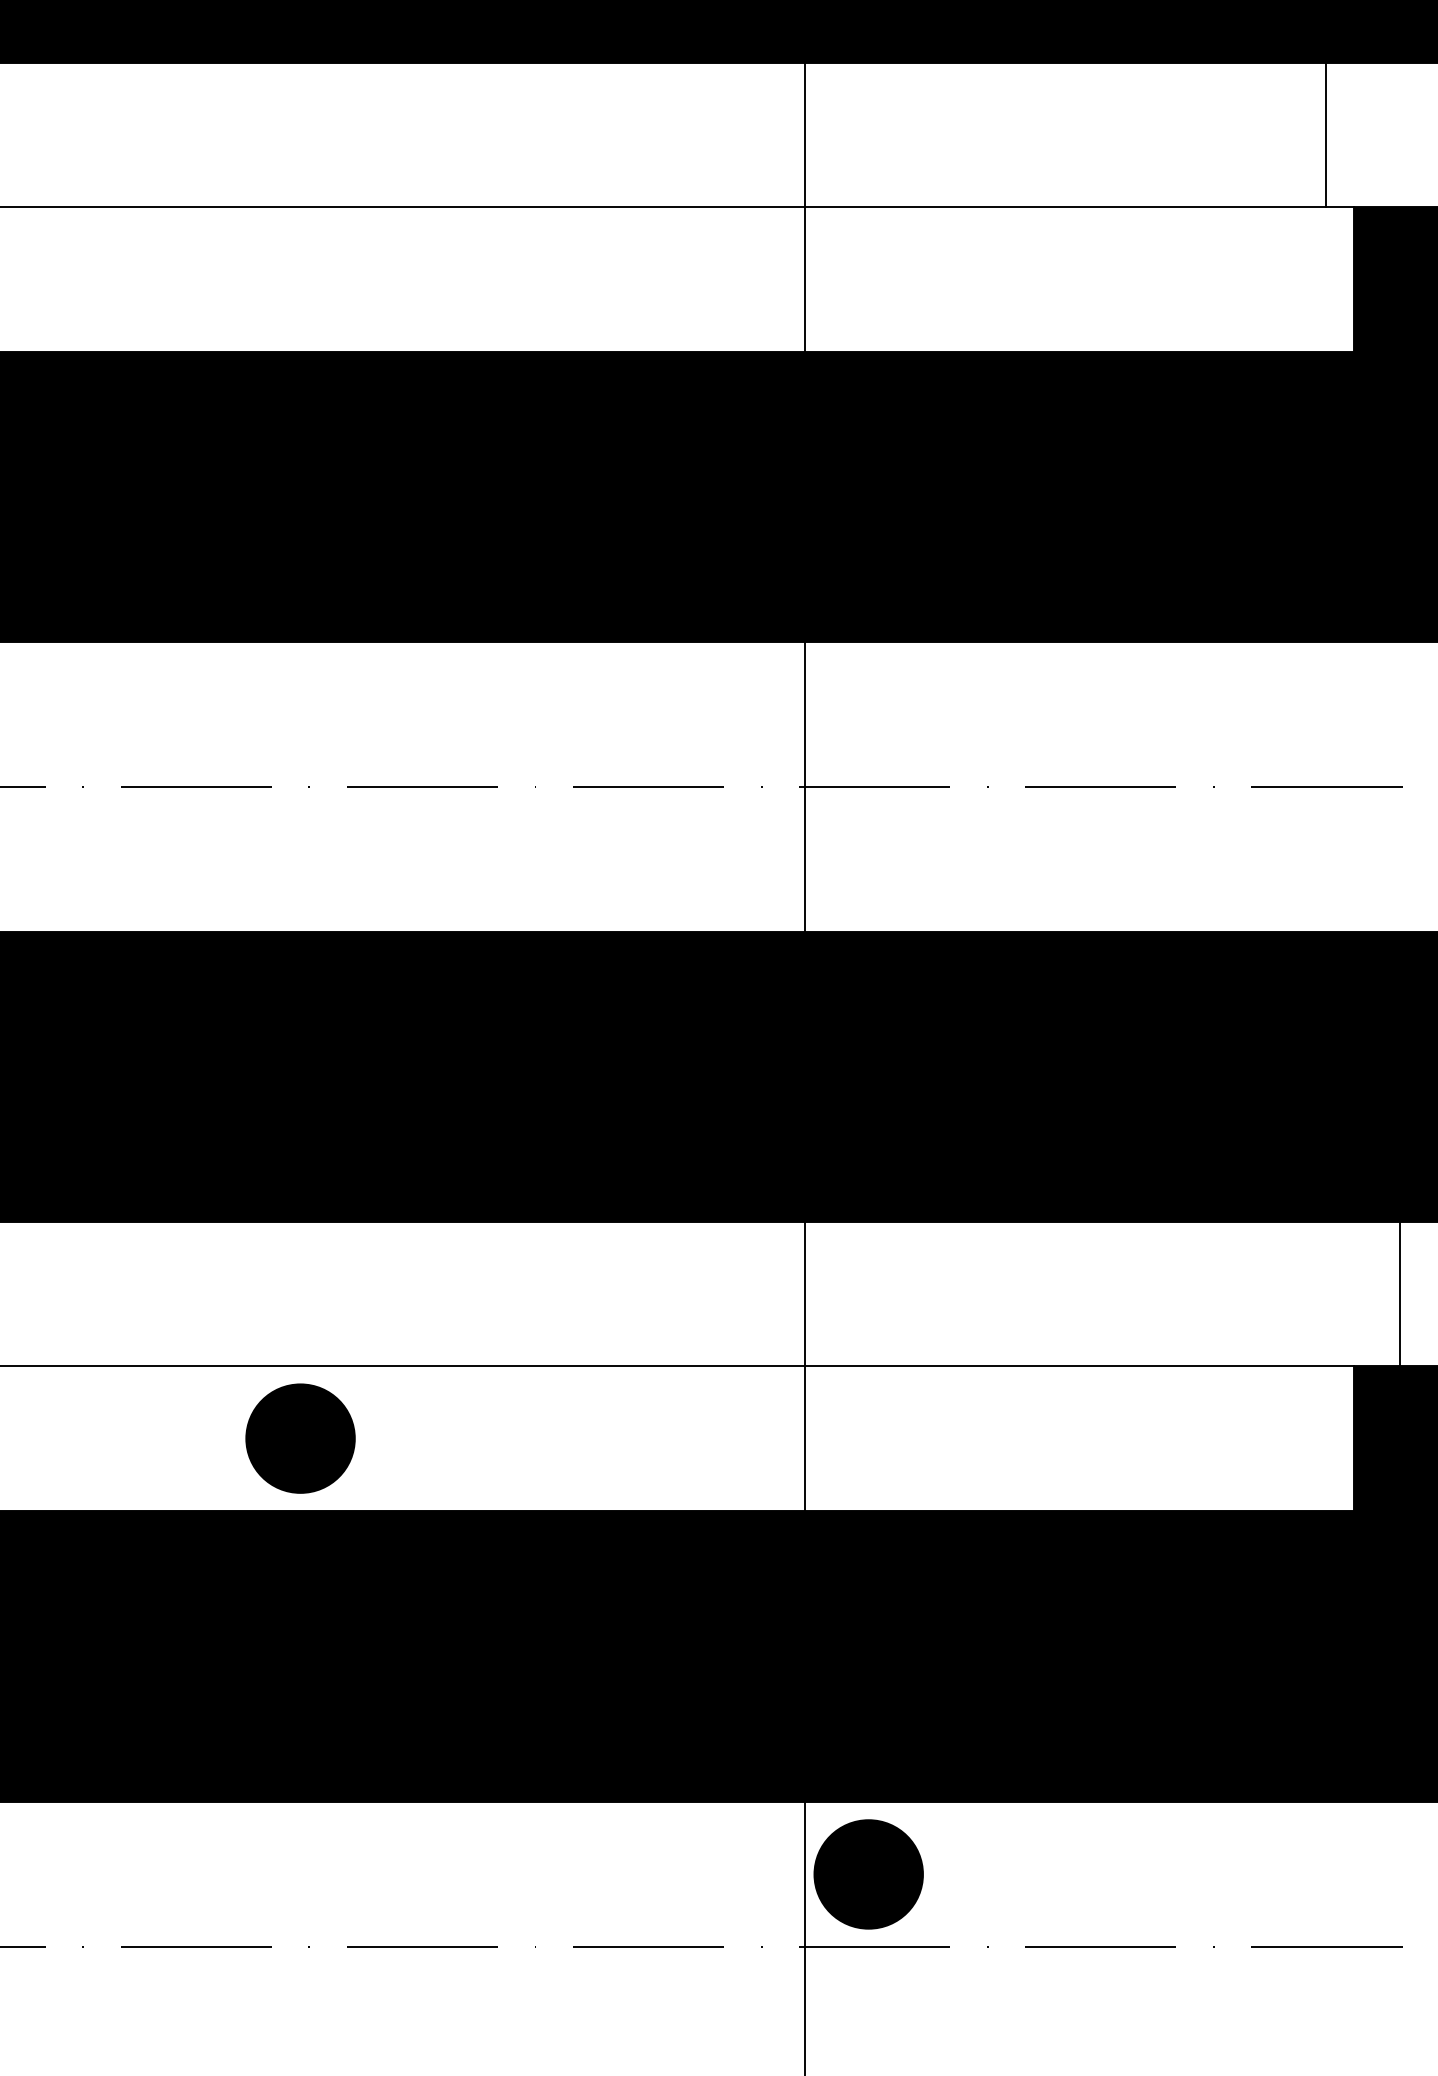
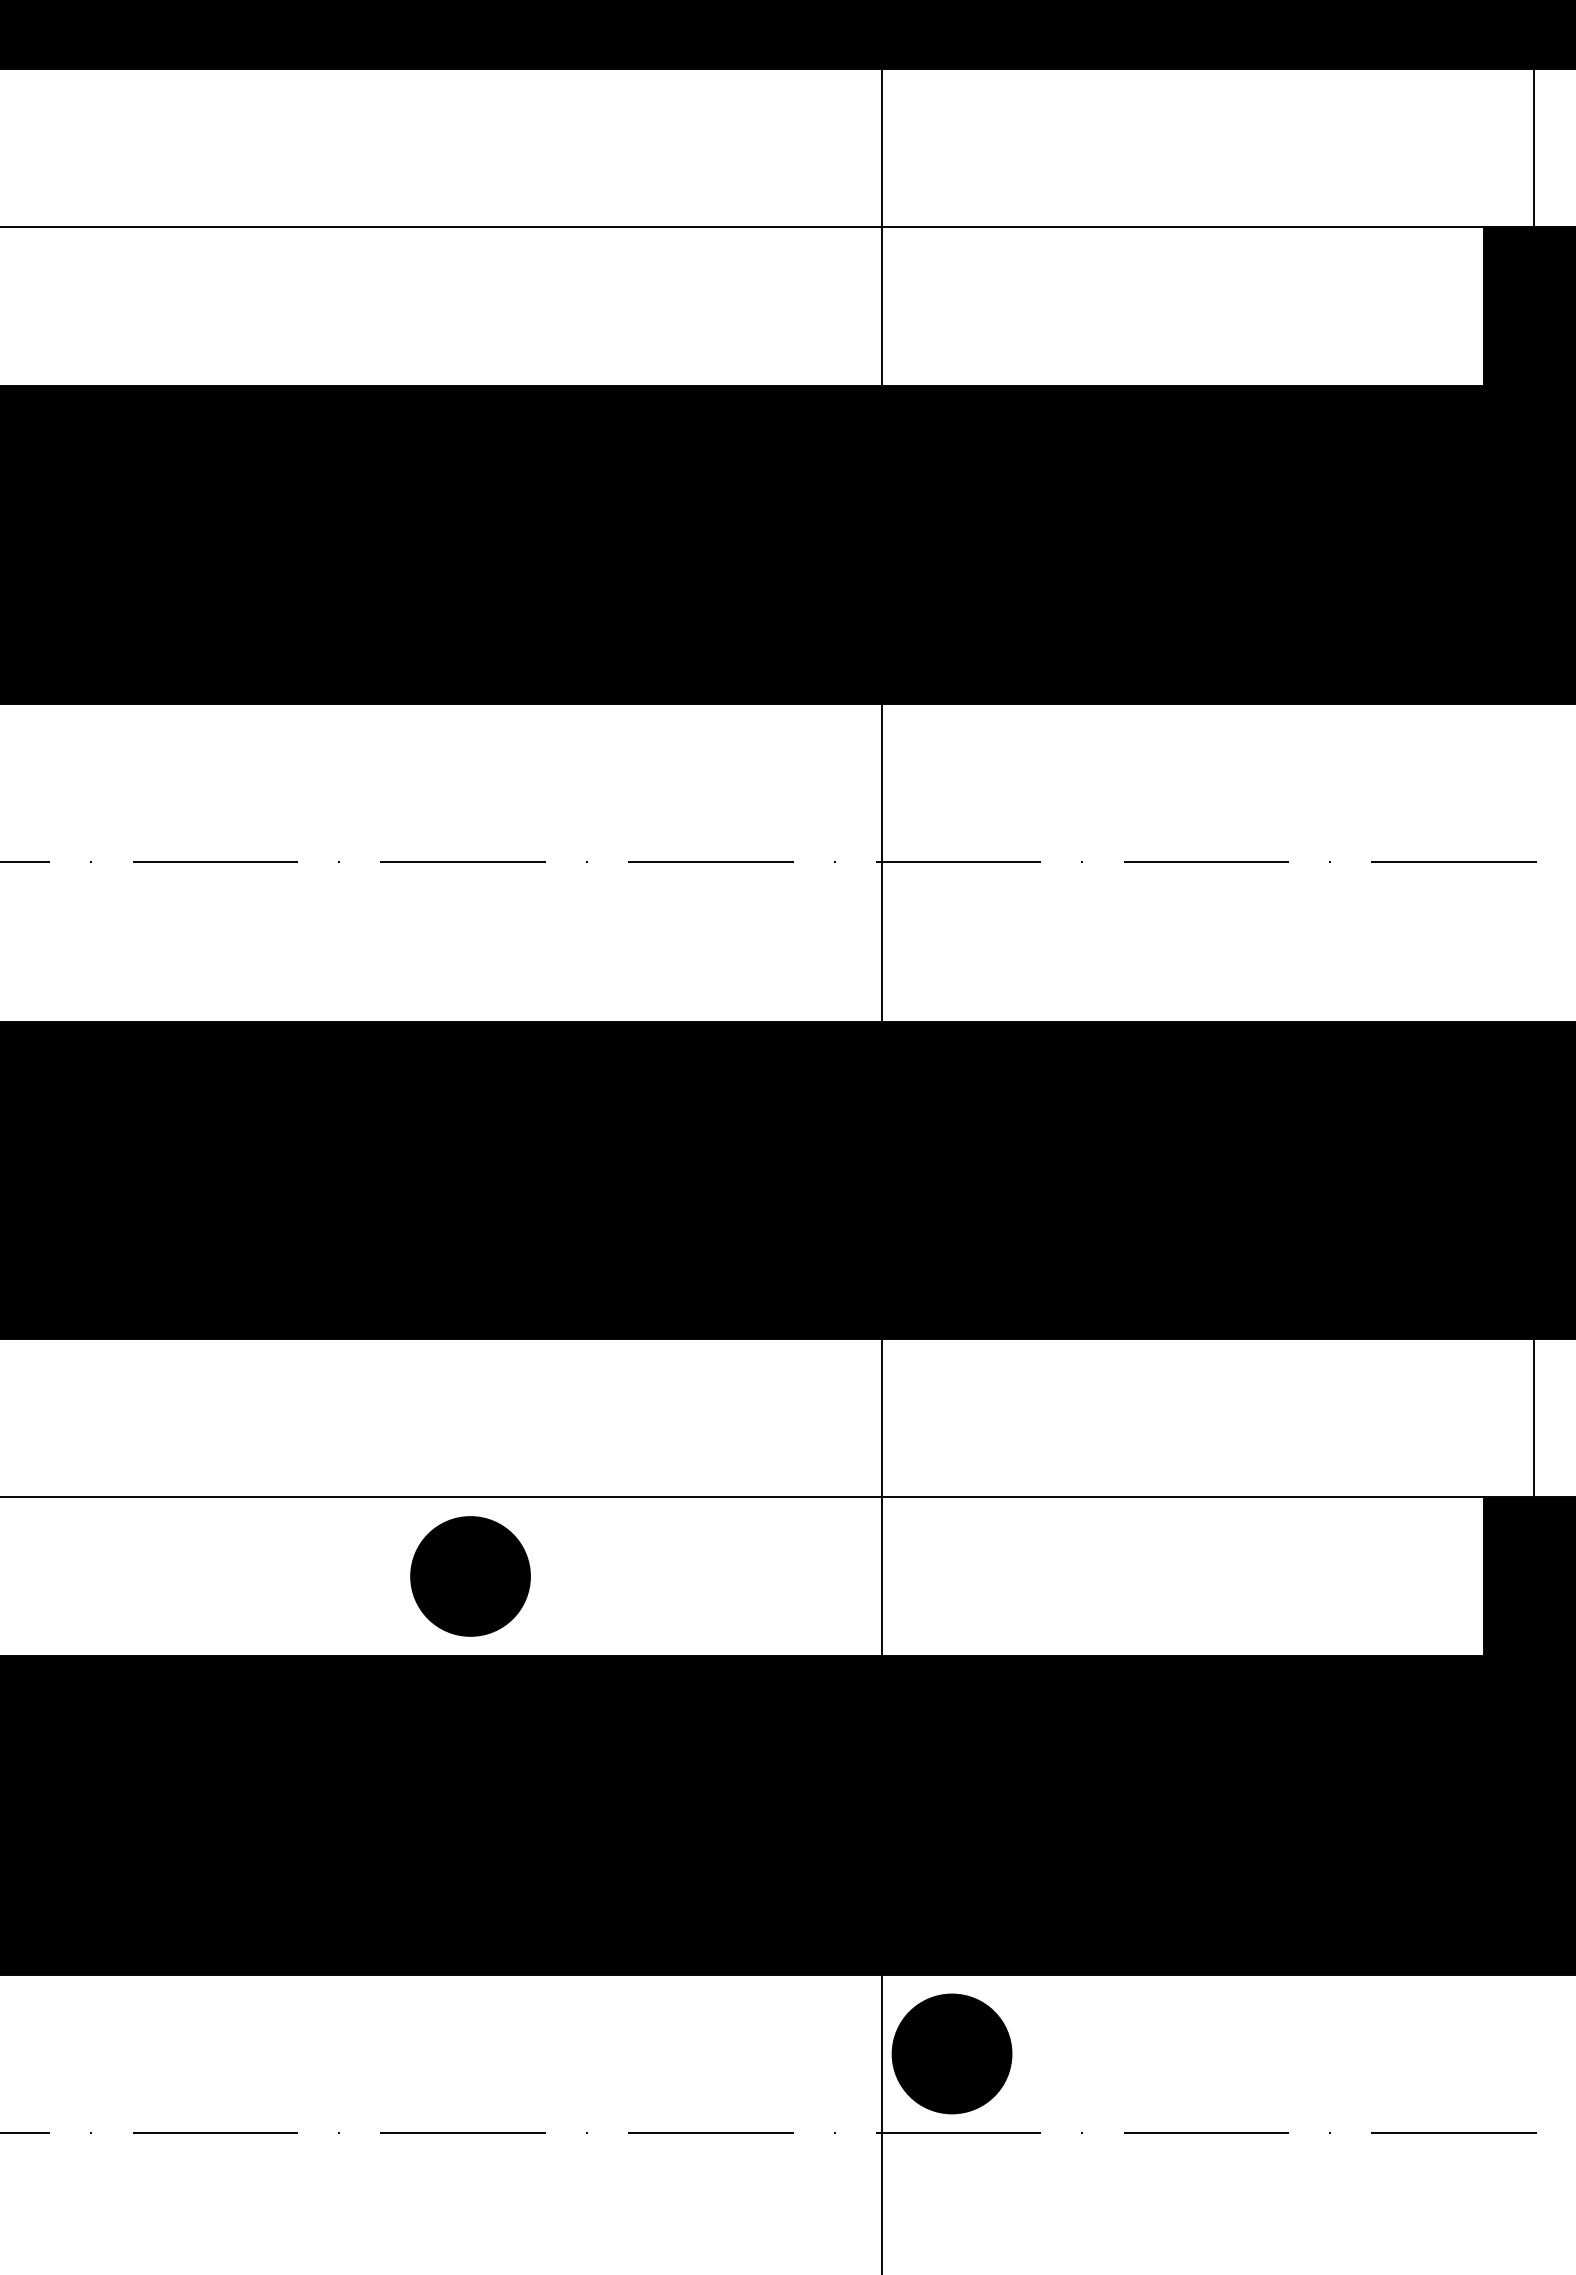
line: (1325, 134) -> (1533, 147), moved
part: (300, 1438) -> (470, 1576), moved

